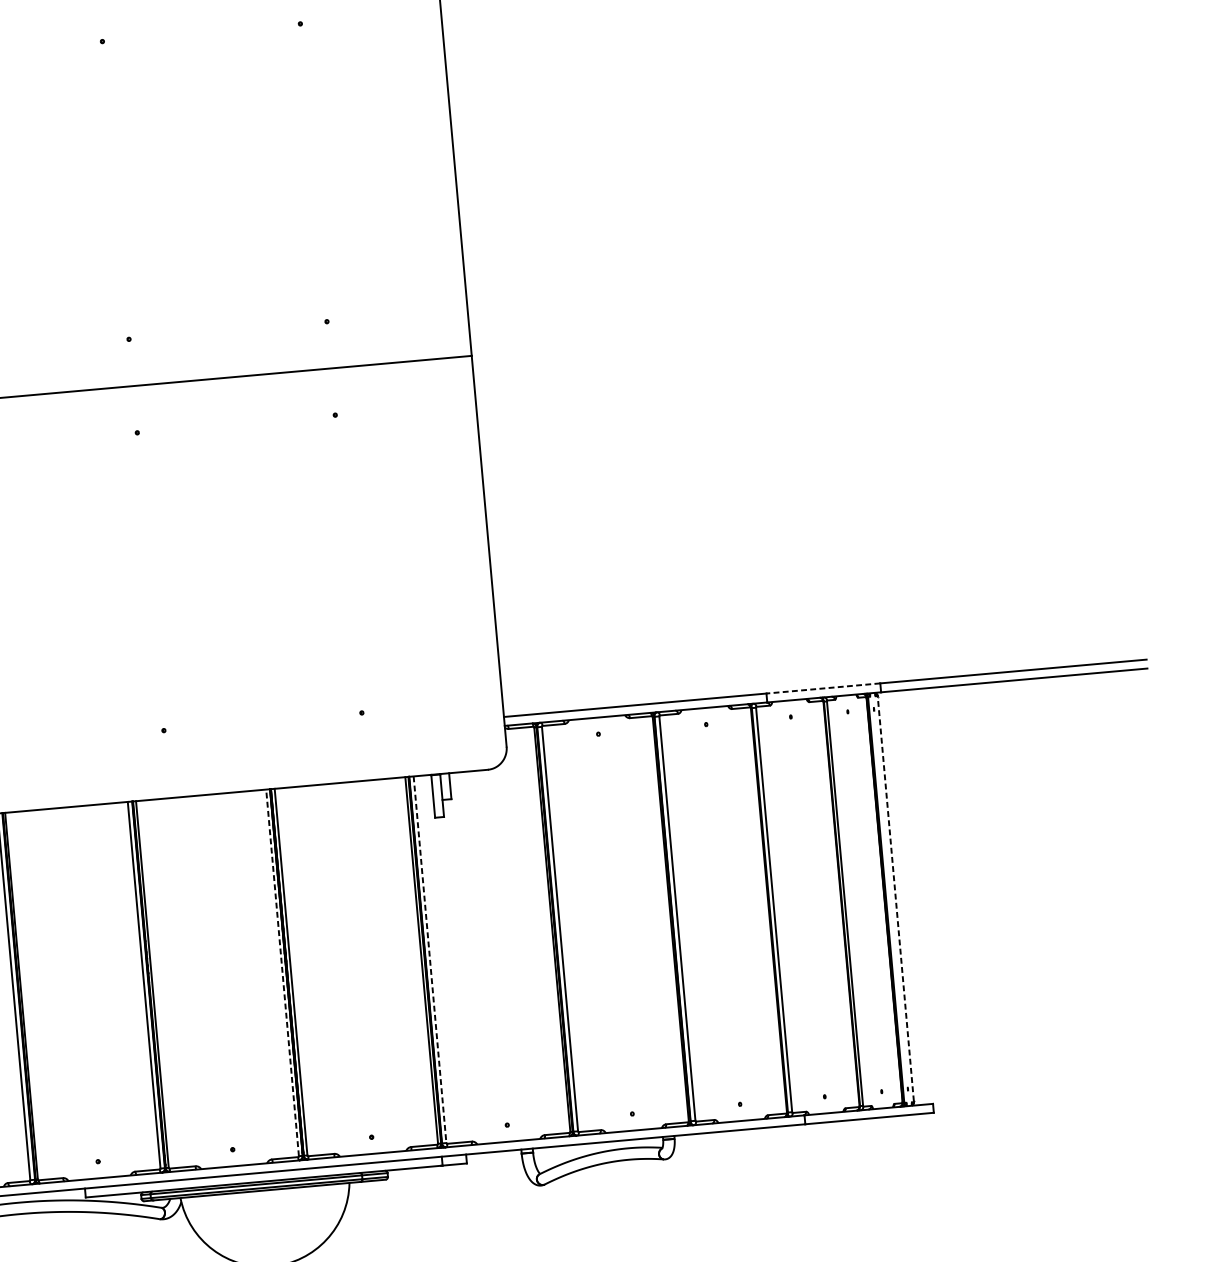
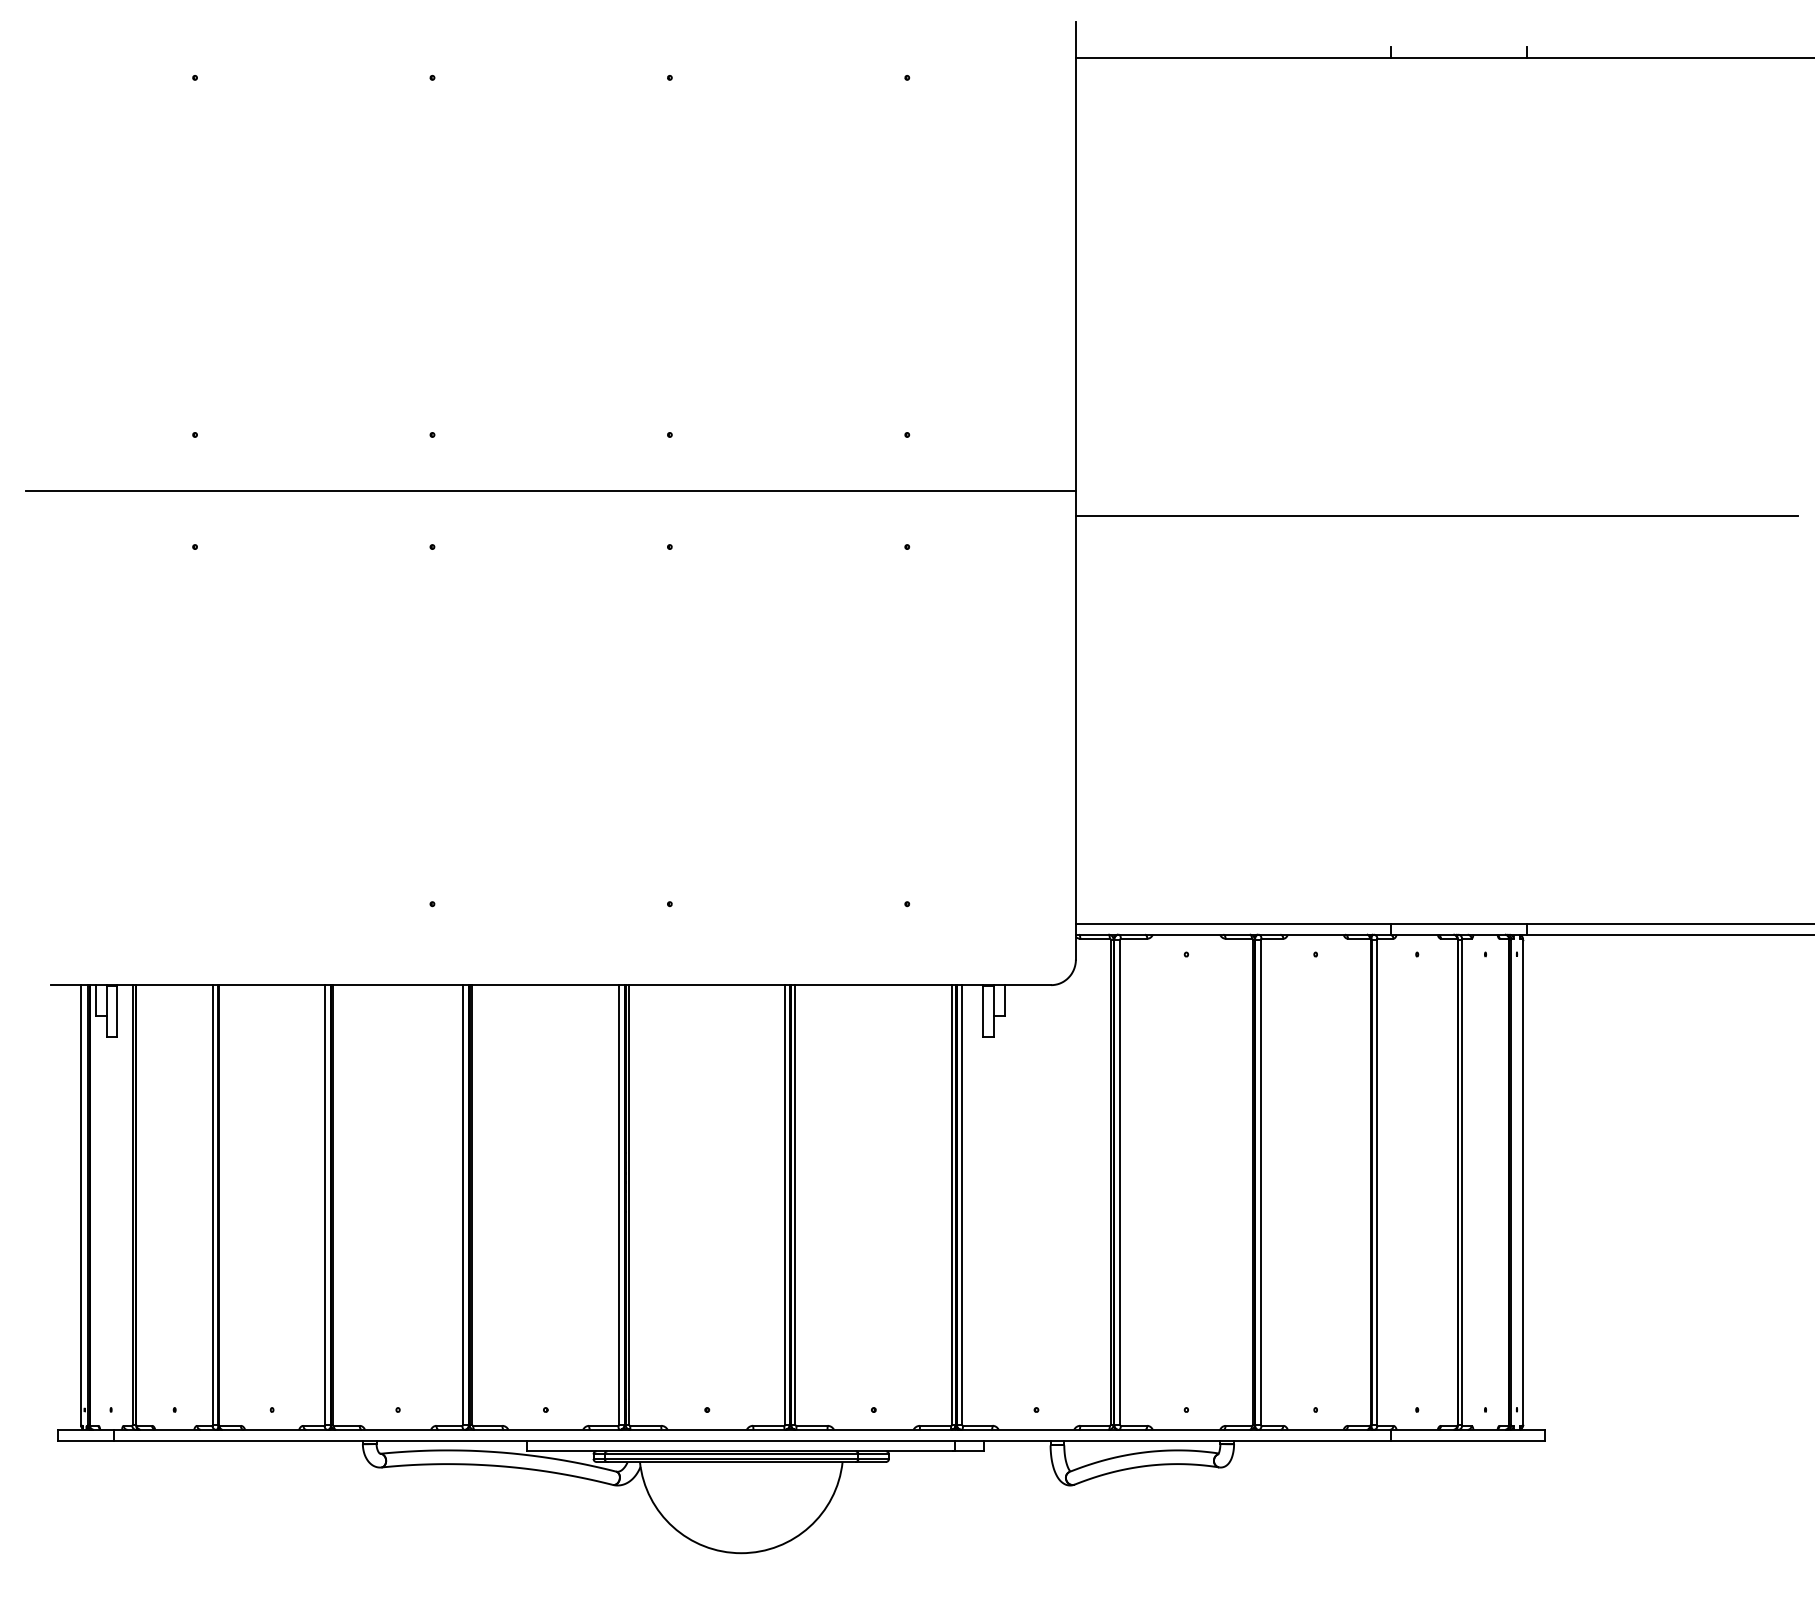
line: (774, 350) -> (1436, 516), added
line: (823, 688) -> (1458, 924), dashed -> solid
line: (895, 898) -> (1522, 1181), dashed -> solid
line: (430, 960) -> (962, 1205), dashed -> solid
line: (282, 973) -> (785, 1205), dashed -> solid

